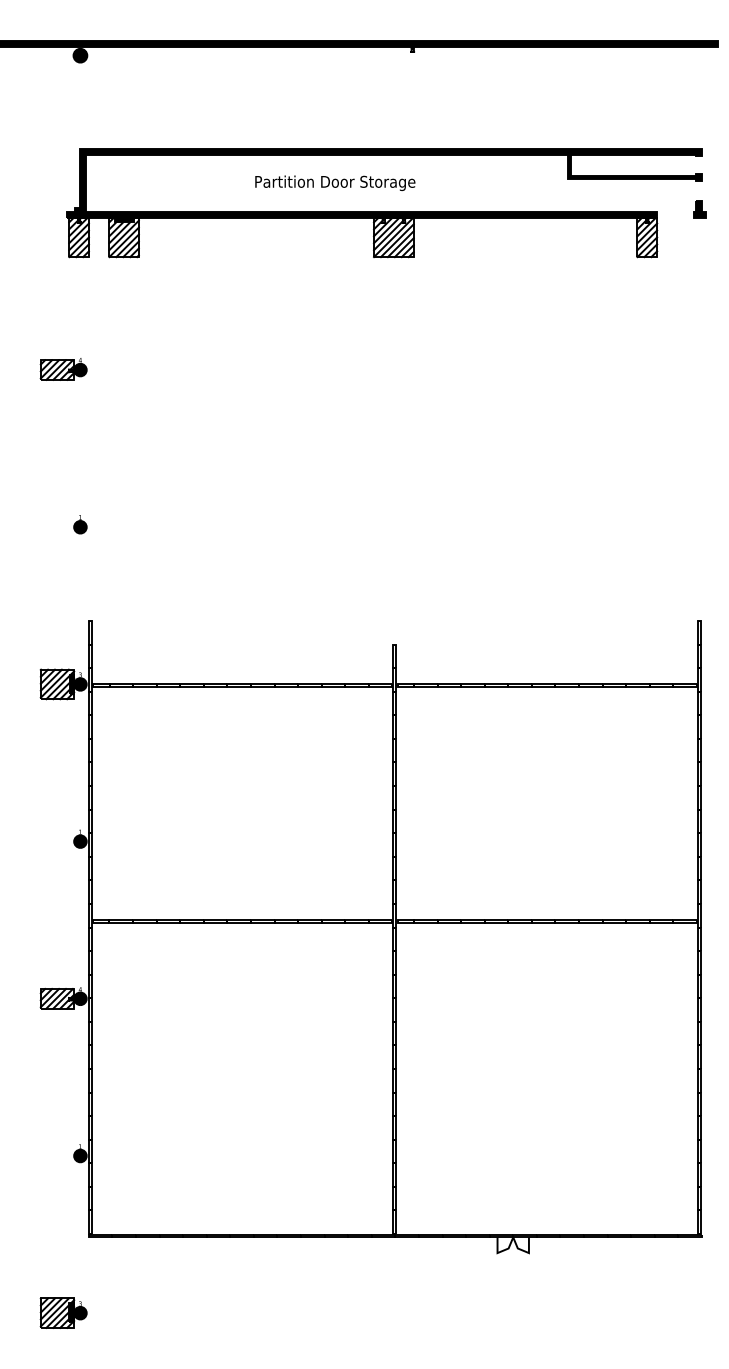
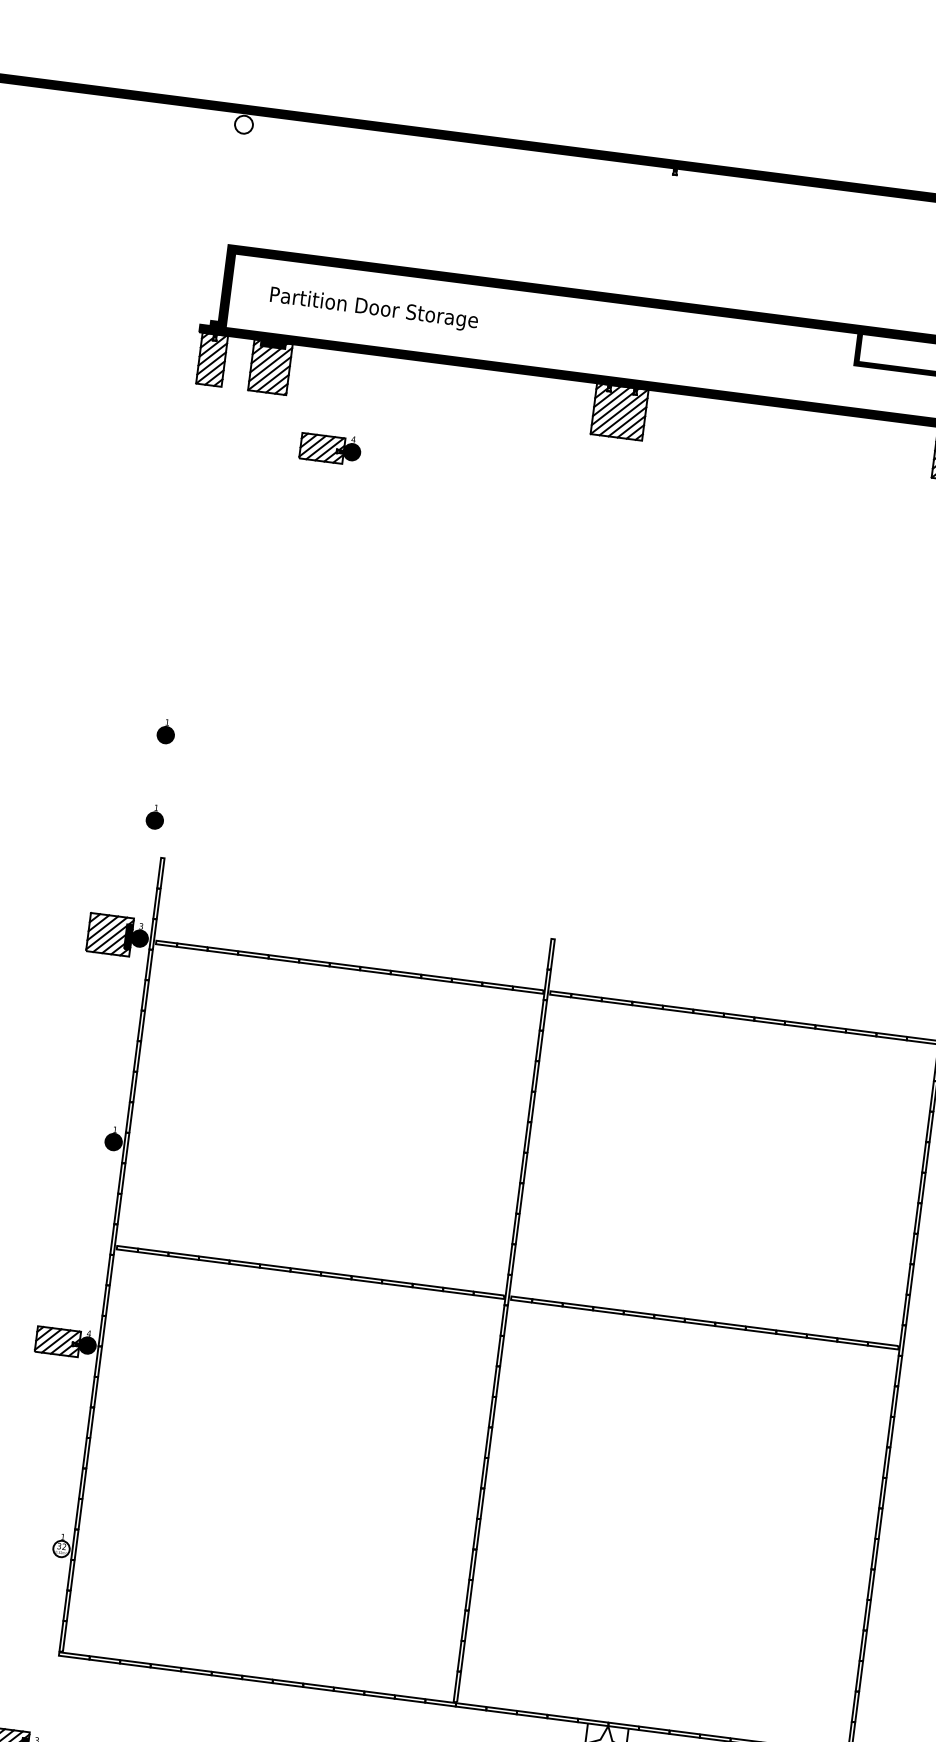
fill: (80, 55) -> (244, 124), removed
text: (335, 182) -> (374, 308), moved
part: (63, 369) -> (330, 448), moved
part: (80, 590) -> (155, 817), added
fill: (80, 1155) -> (61, 1548), removed

